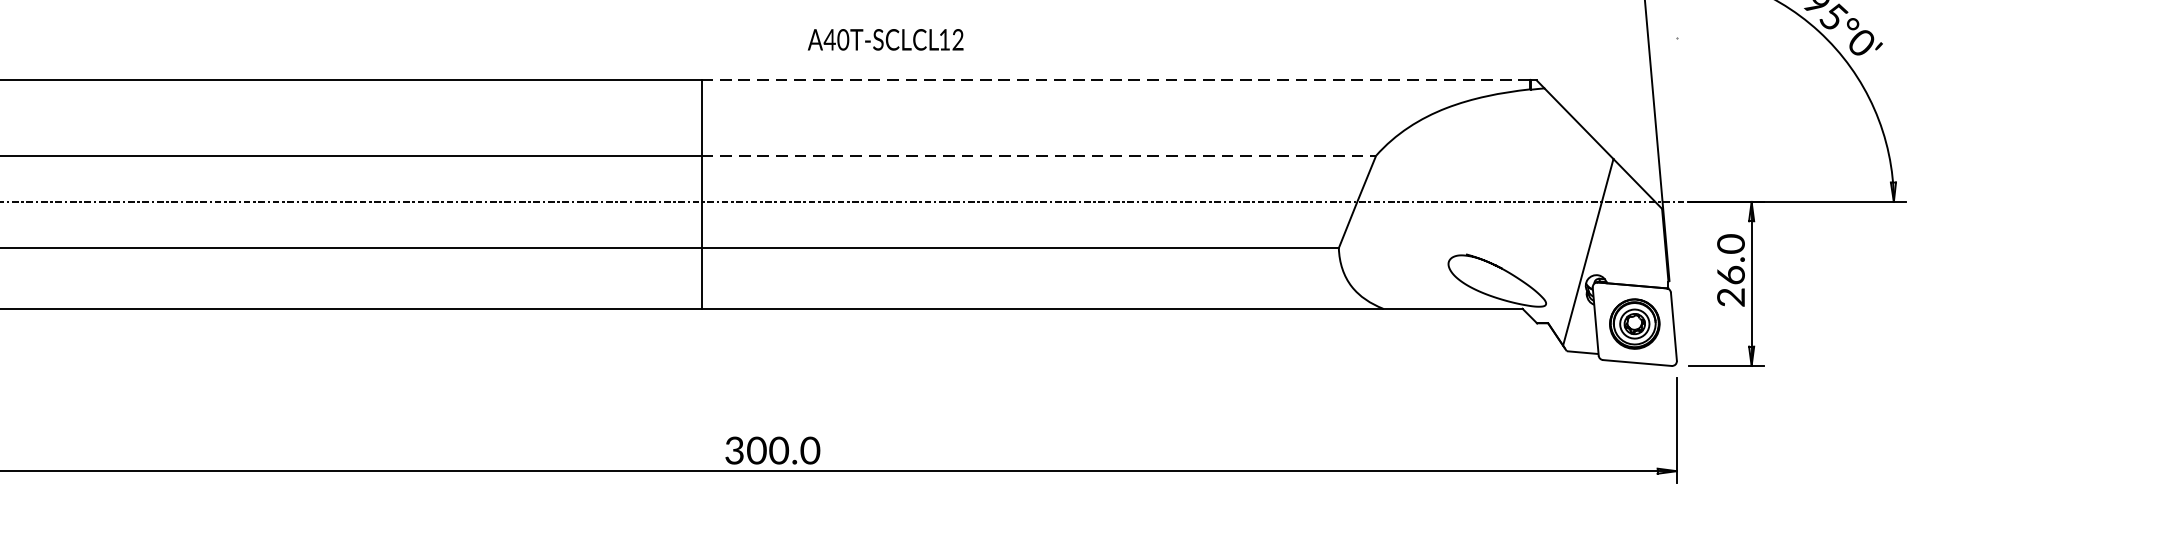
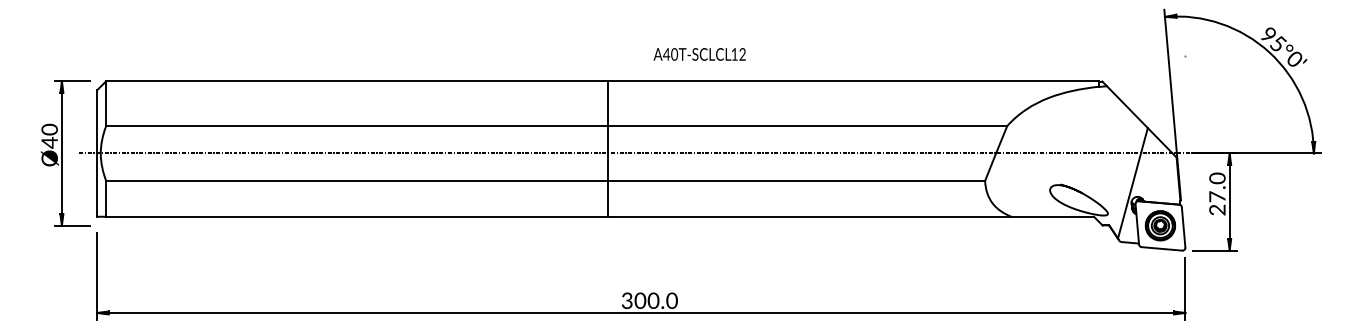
text: (885, 39) -> (699, 54), moved
line: (1114, 80) -> (852, 81), dashed -> solid
line: (1038, 156) -> (807, 126), dashed -> solid
text: (1731, 274) -> (1217, 196), 26.0 -> 27.0

